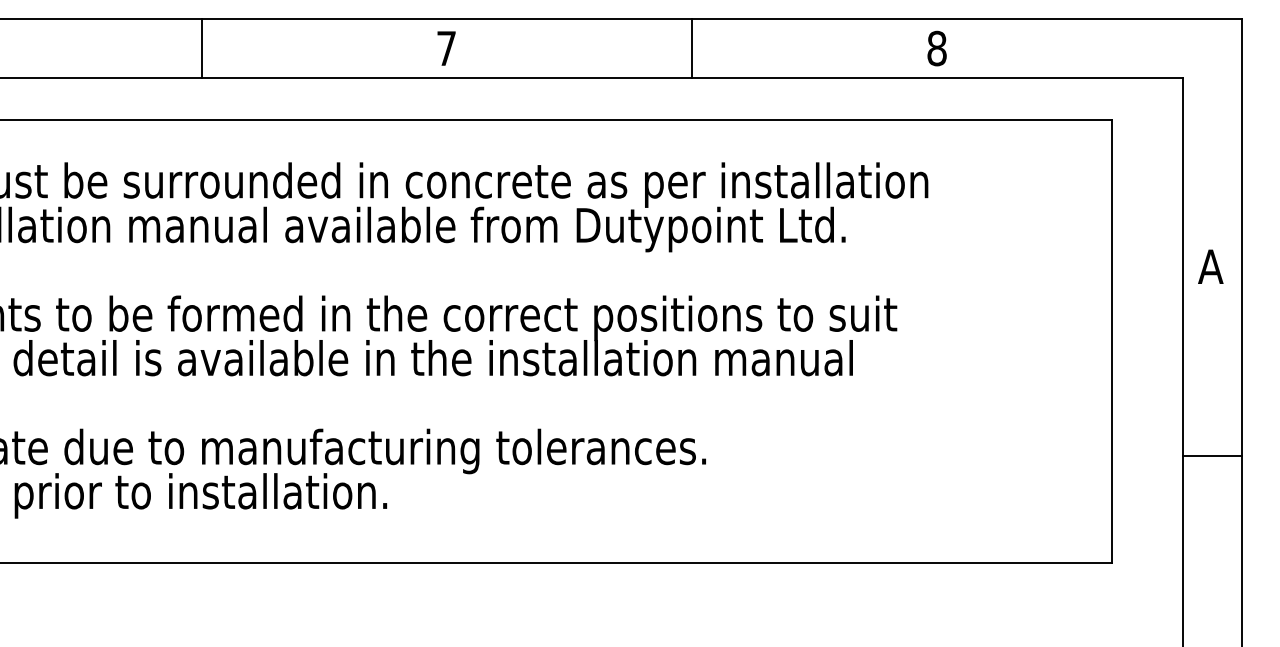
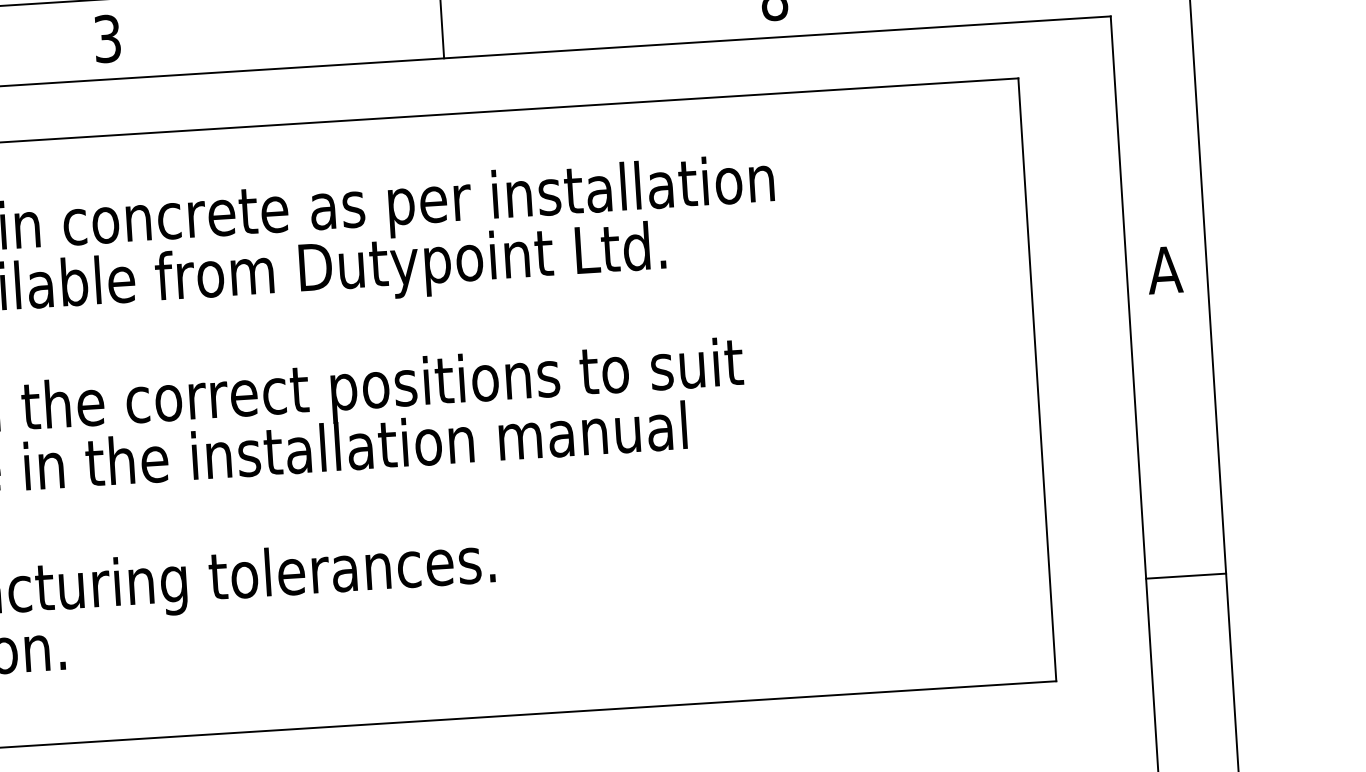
text: (446, 48) -> (107, 38), 7 -> 3
line: (1211, 456) -> (1185, 576), moved

